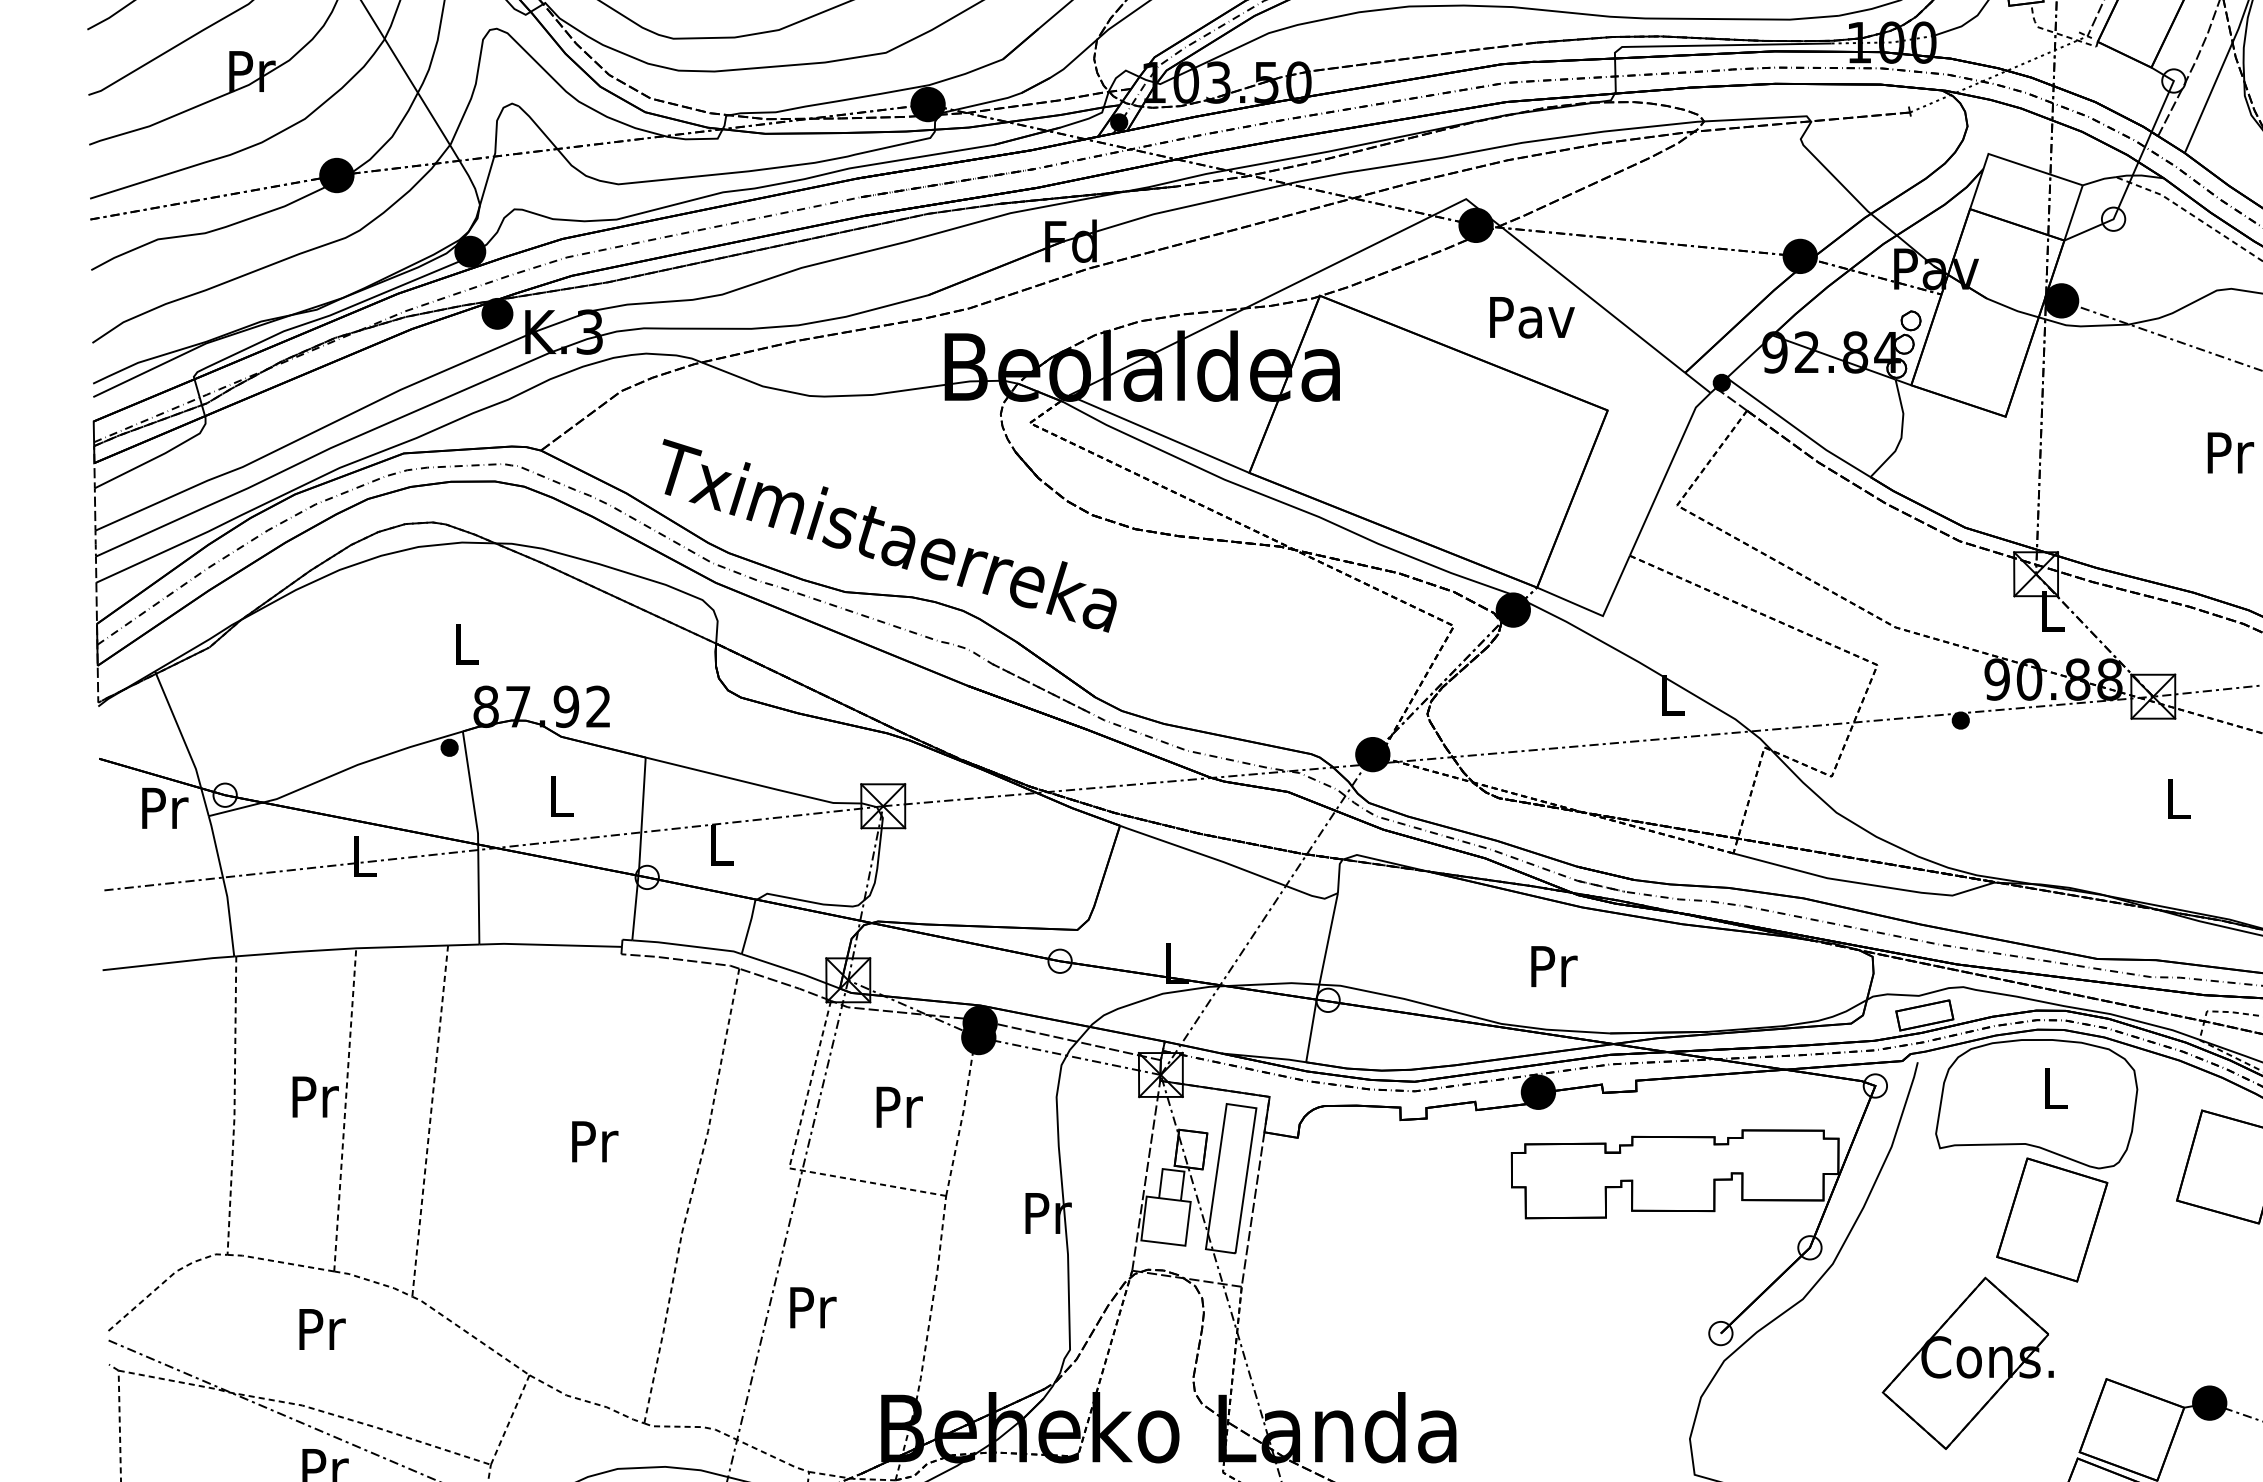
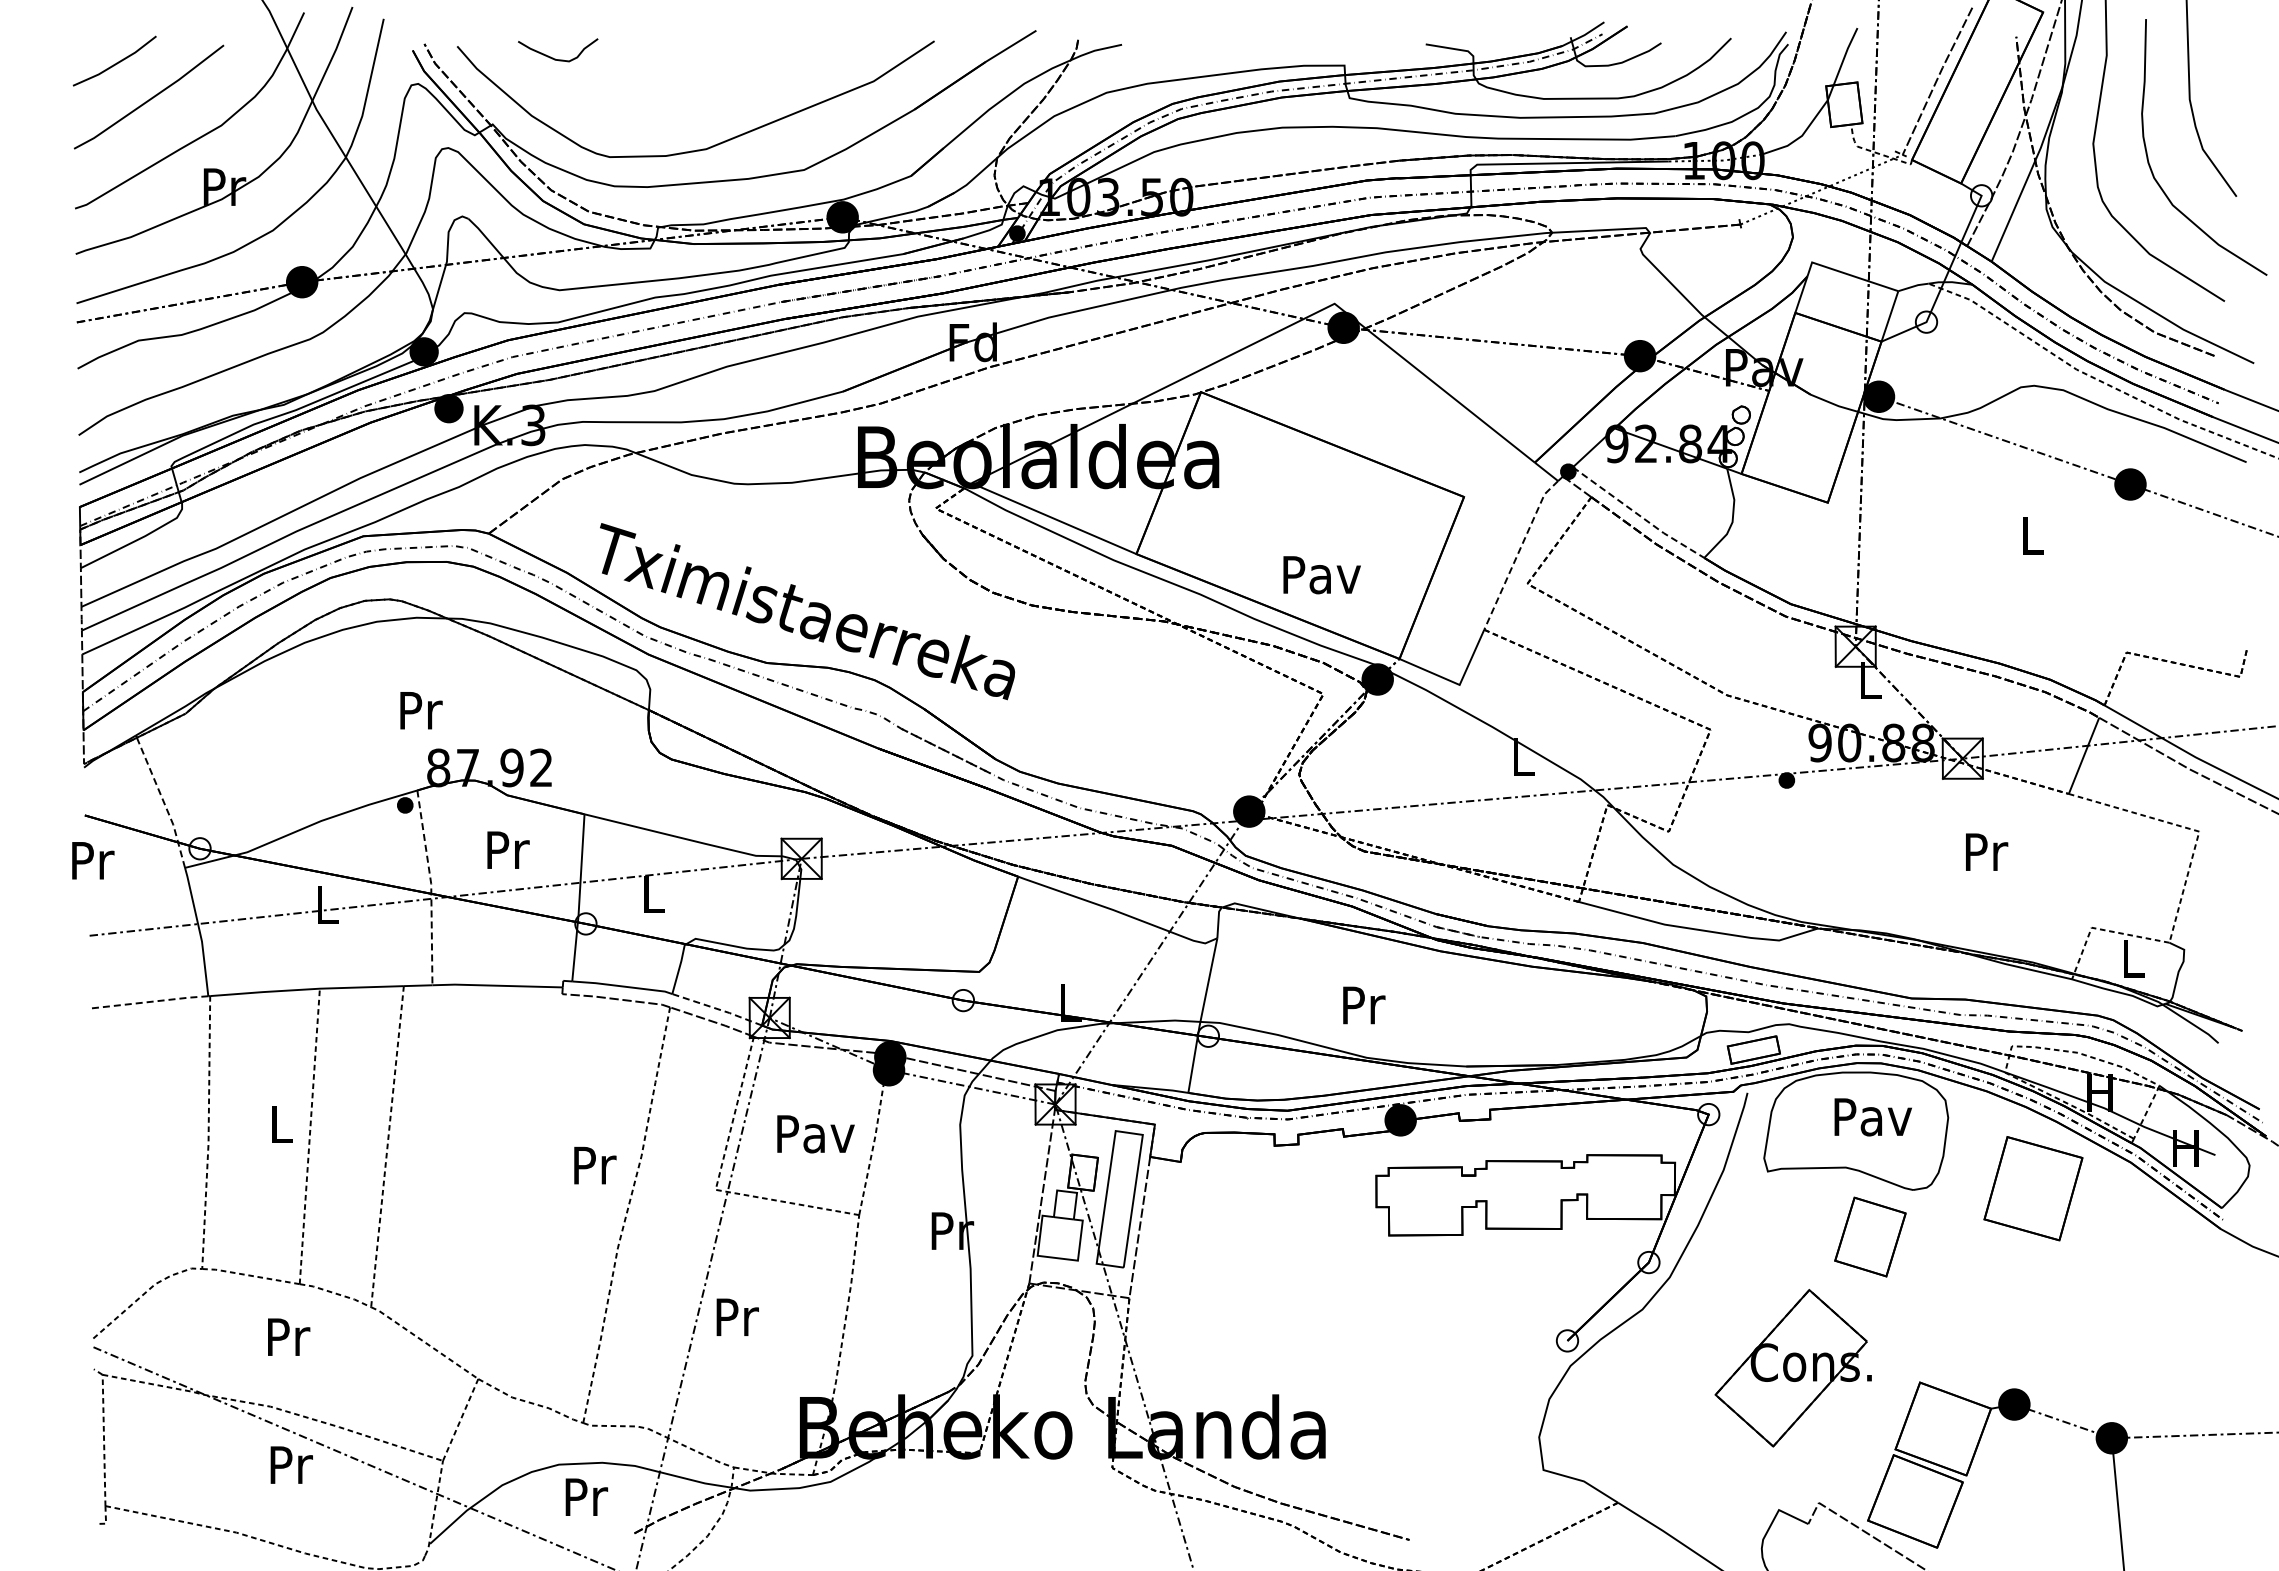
text: (1531, 318) -> (1321, 575), moved
line: (1798, 429) -> (1638, 514), solid -> dashed
text: (2230, 452) -> (2033, 535), Pr -> L
line: (1667, 472) -> (1518, 553), solid -> dashed
text: (467, 644) -> (421, 710), L -> Pr
line: (185, 743) -> (163, 801), solid -> dashed
text: (562, 796) -> (508, 849), L -> Pr
text: (2180, 798) -> (1987, 851), L -> Pr
text: (165, 808) -> (93, 860), moved
line: (478, 836) -> (431, 886), solid -> dashed
line: (168, 963) -> (148, 1002), solid -> dashed
text: (1554, 966) -> (1364, 1005), moved
line: (791, 971) -> (717, 1009), solid -> dashed
text: (2054, 1089) -> (1872, 1117), L -> Pav
text: (315, 1096) -> (282, 1124), Pr -> L
text: (898, 1107) -> (815, 1134), Pr -> Pav
text: (595, 1141) -> (595, 1165), moved
part: (2052, 1219) -> (1870, 1236), size x0.7

